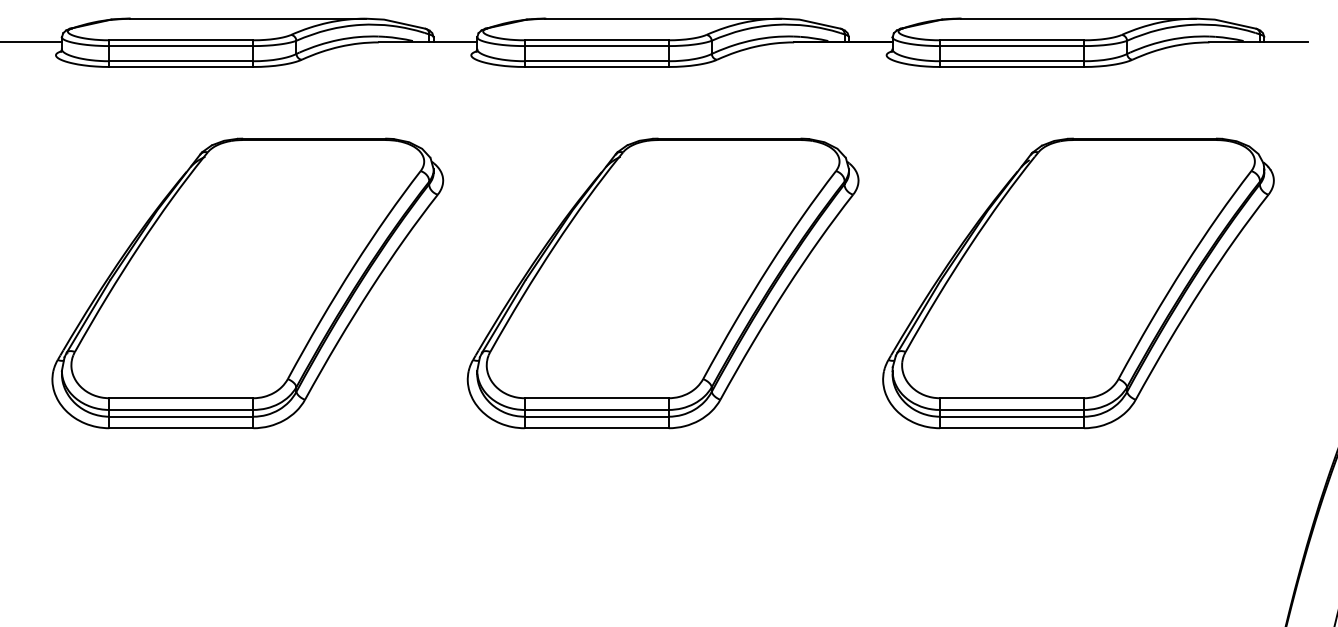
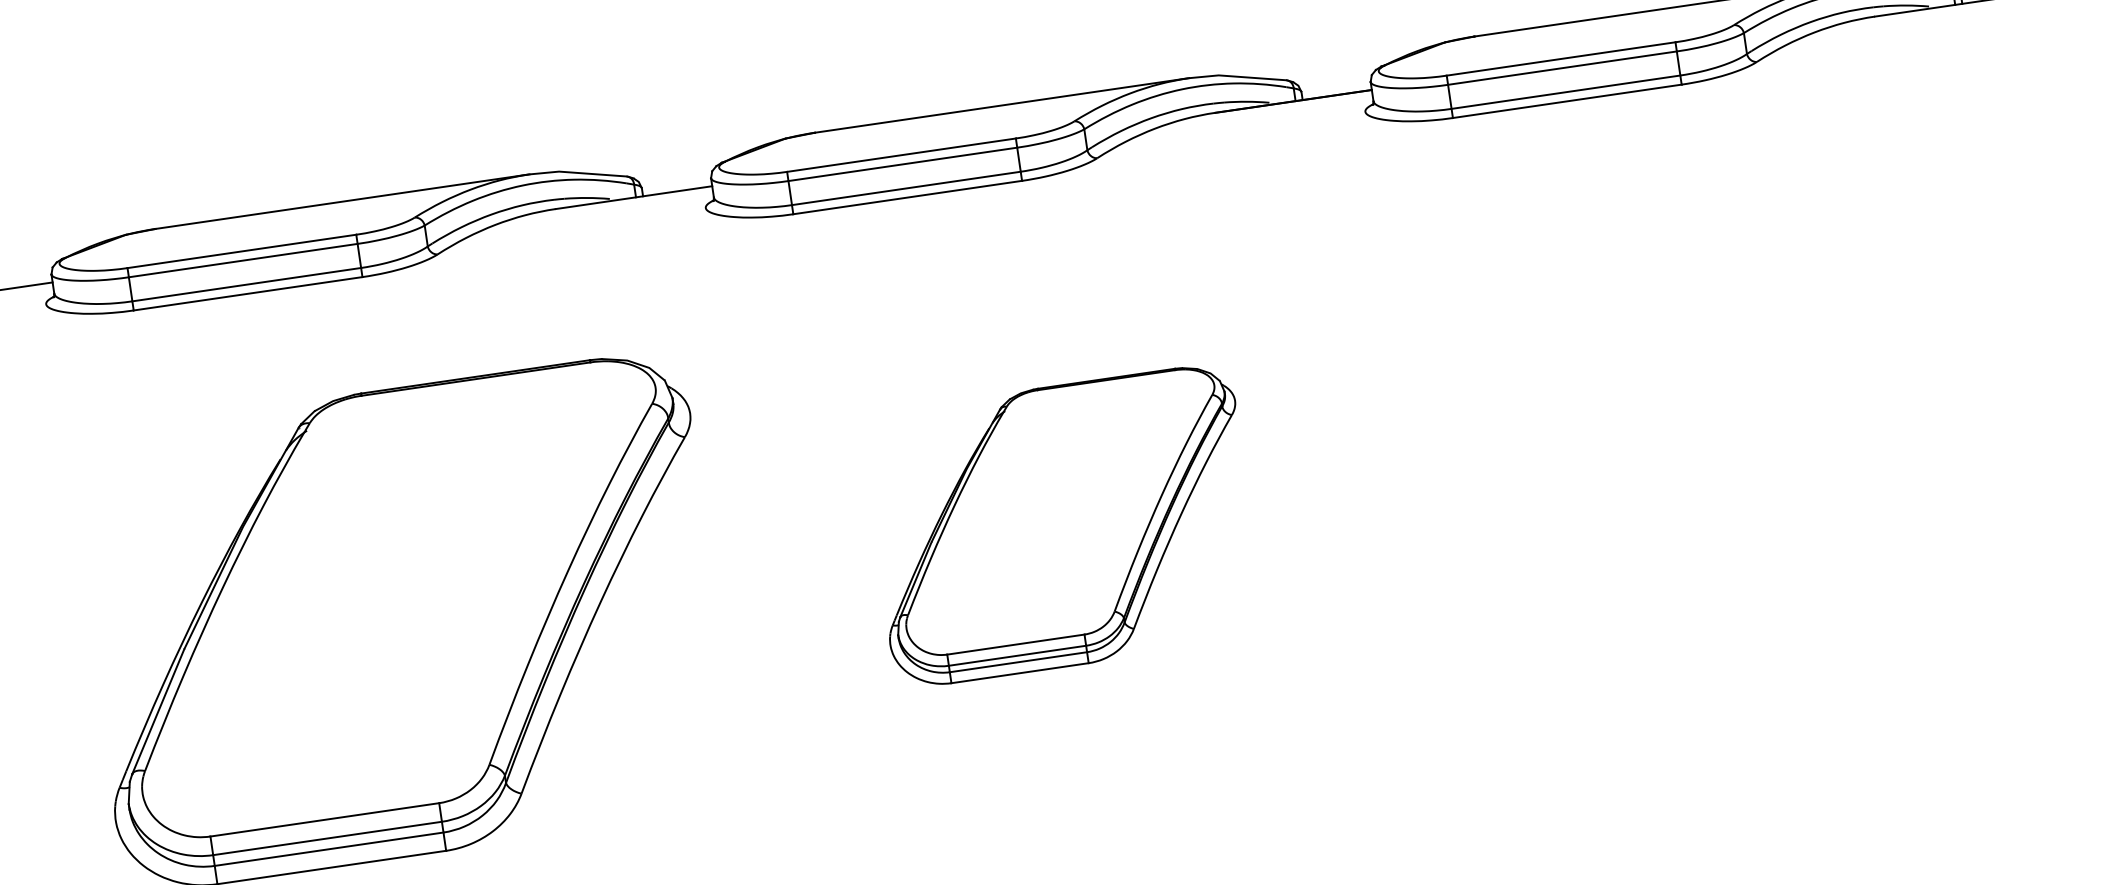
part: (662, 283) -> (1062, 526), size x0.6
part: (1078, 283) -> (1722, 429), removed

